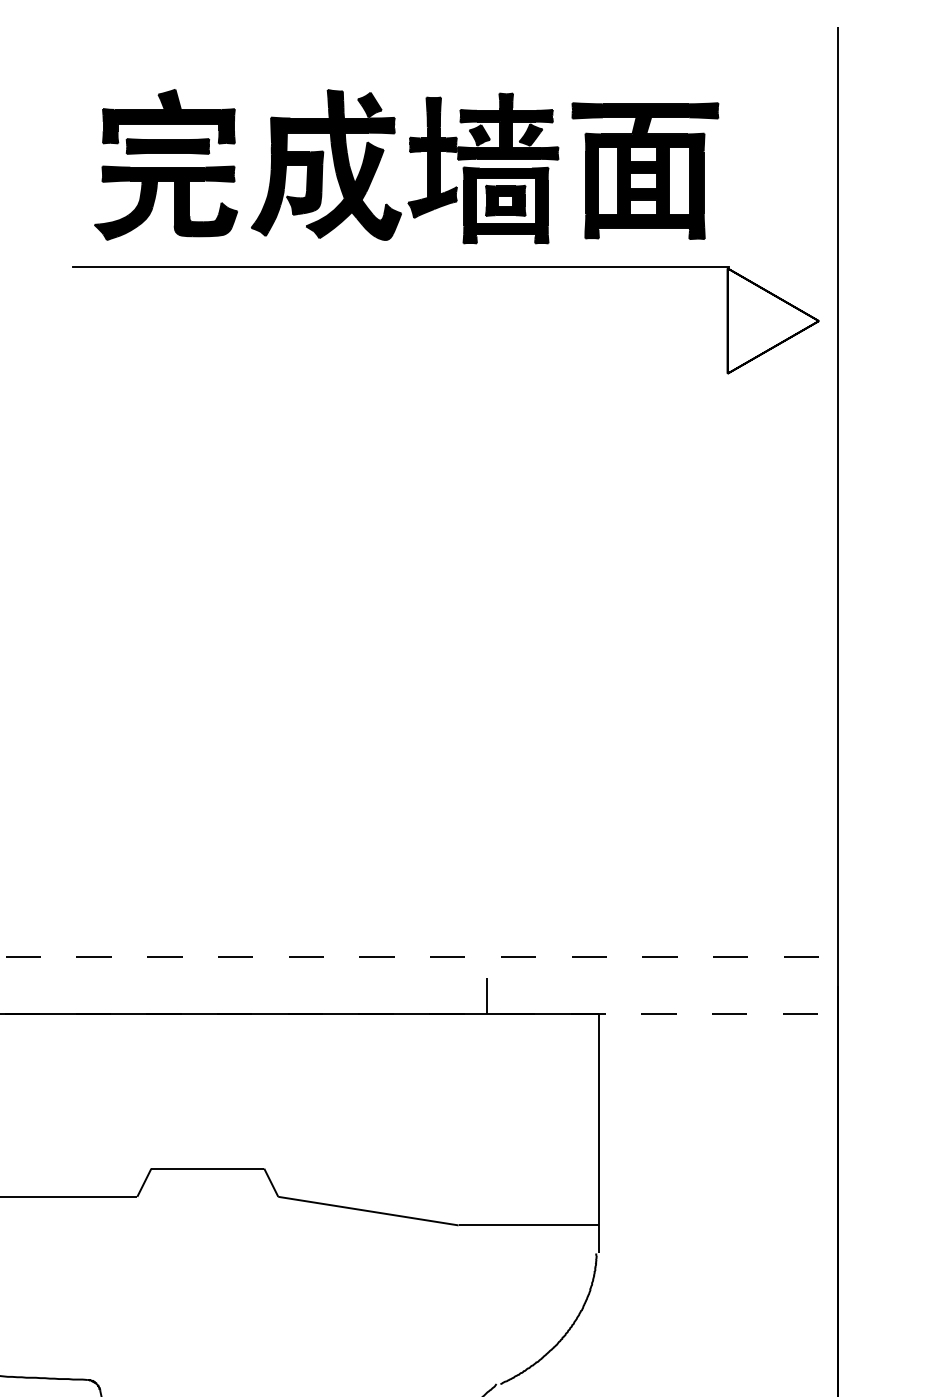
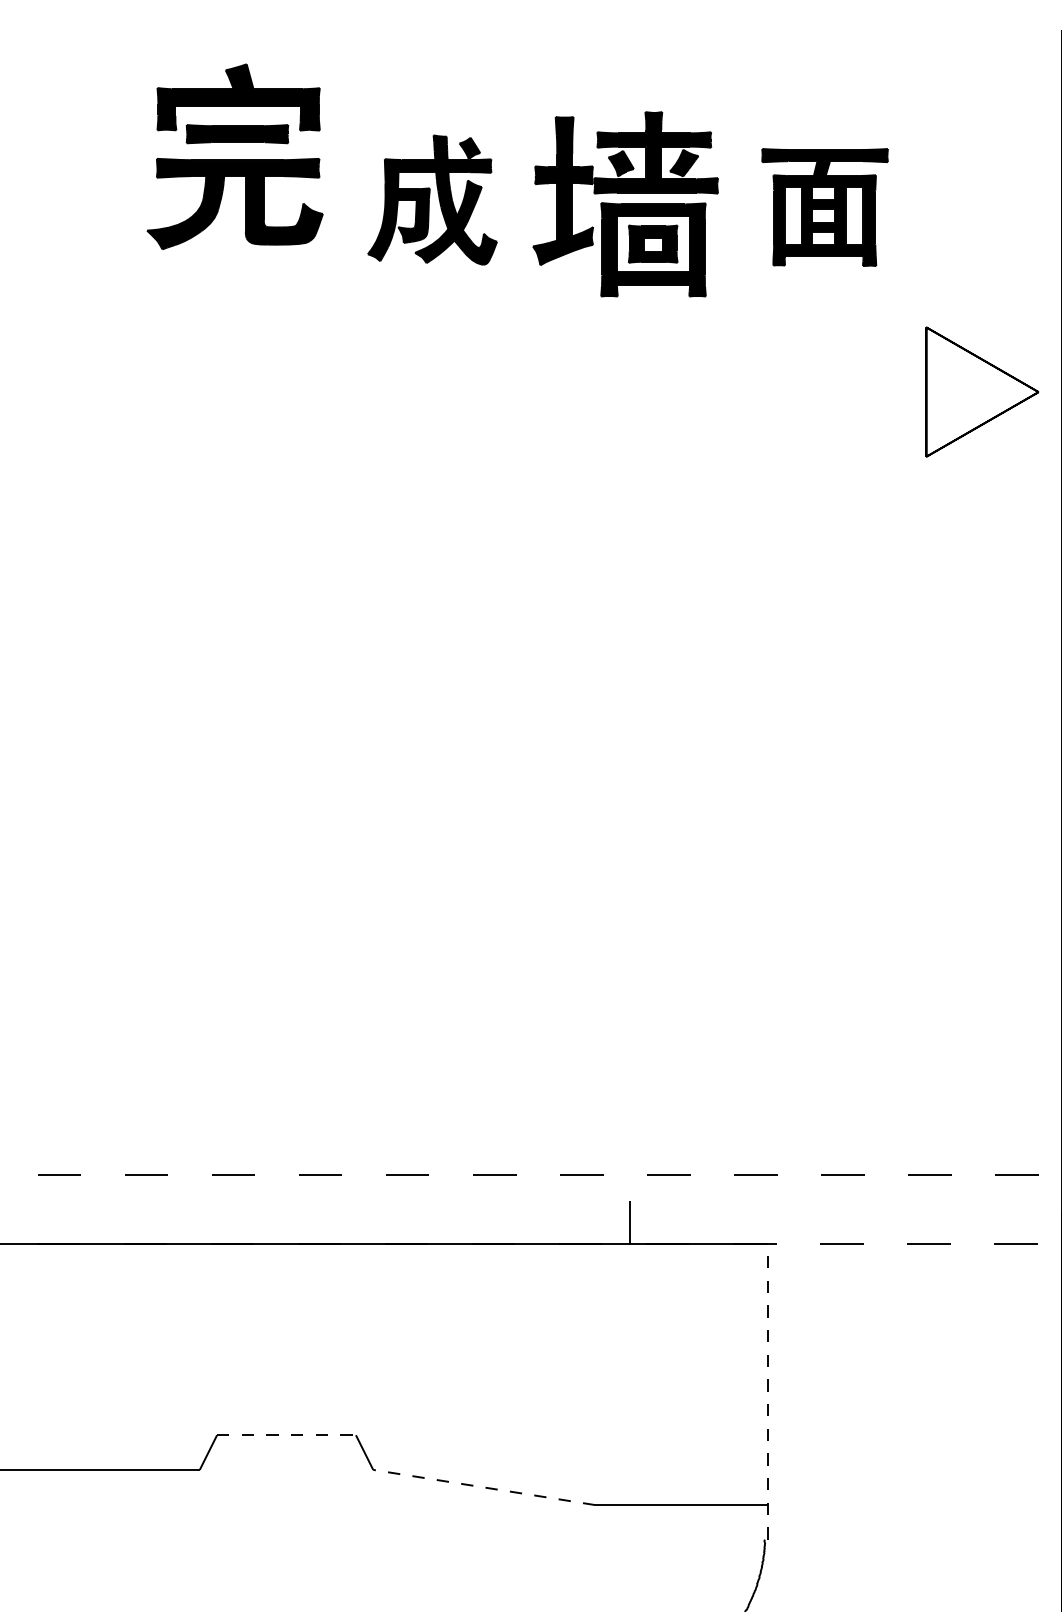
part: (165, 164) -> (234, 156), moved
part: (326, 164) -> (432, 199), size x0.7
part: (645, 170) -> (825, 206), size x0.7
line: (400, 266) -> (523, 324), removed
line: (599, 1133) -> (768, 1391), solid -> dashed
line: (208, 1168) -> (287, 1435), solid -> dashed
line: (367, 1211) -> (483, 1487), solid -> dashed

